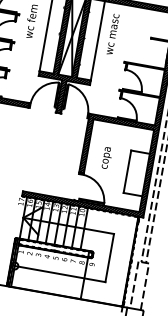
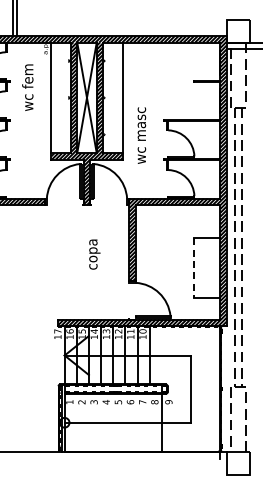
text: (112, 34) -> (141, 135), moved
text: (107, 158) -> (94, 254), moved
line: (127, 172) -> (194, 268), solid -> dashed

